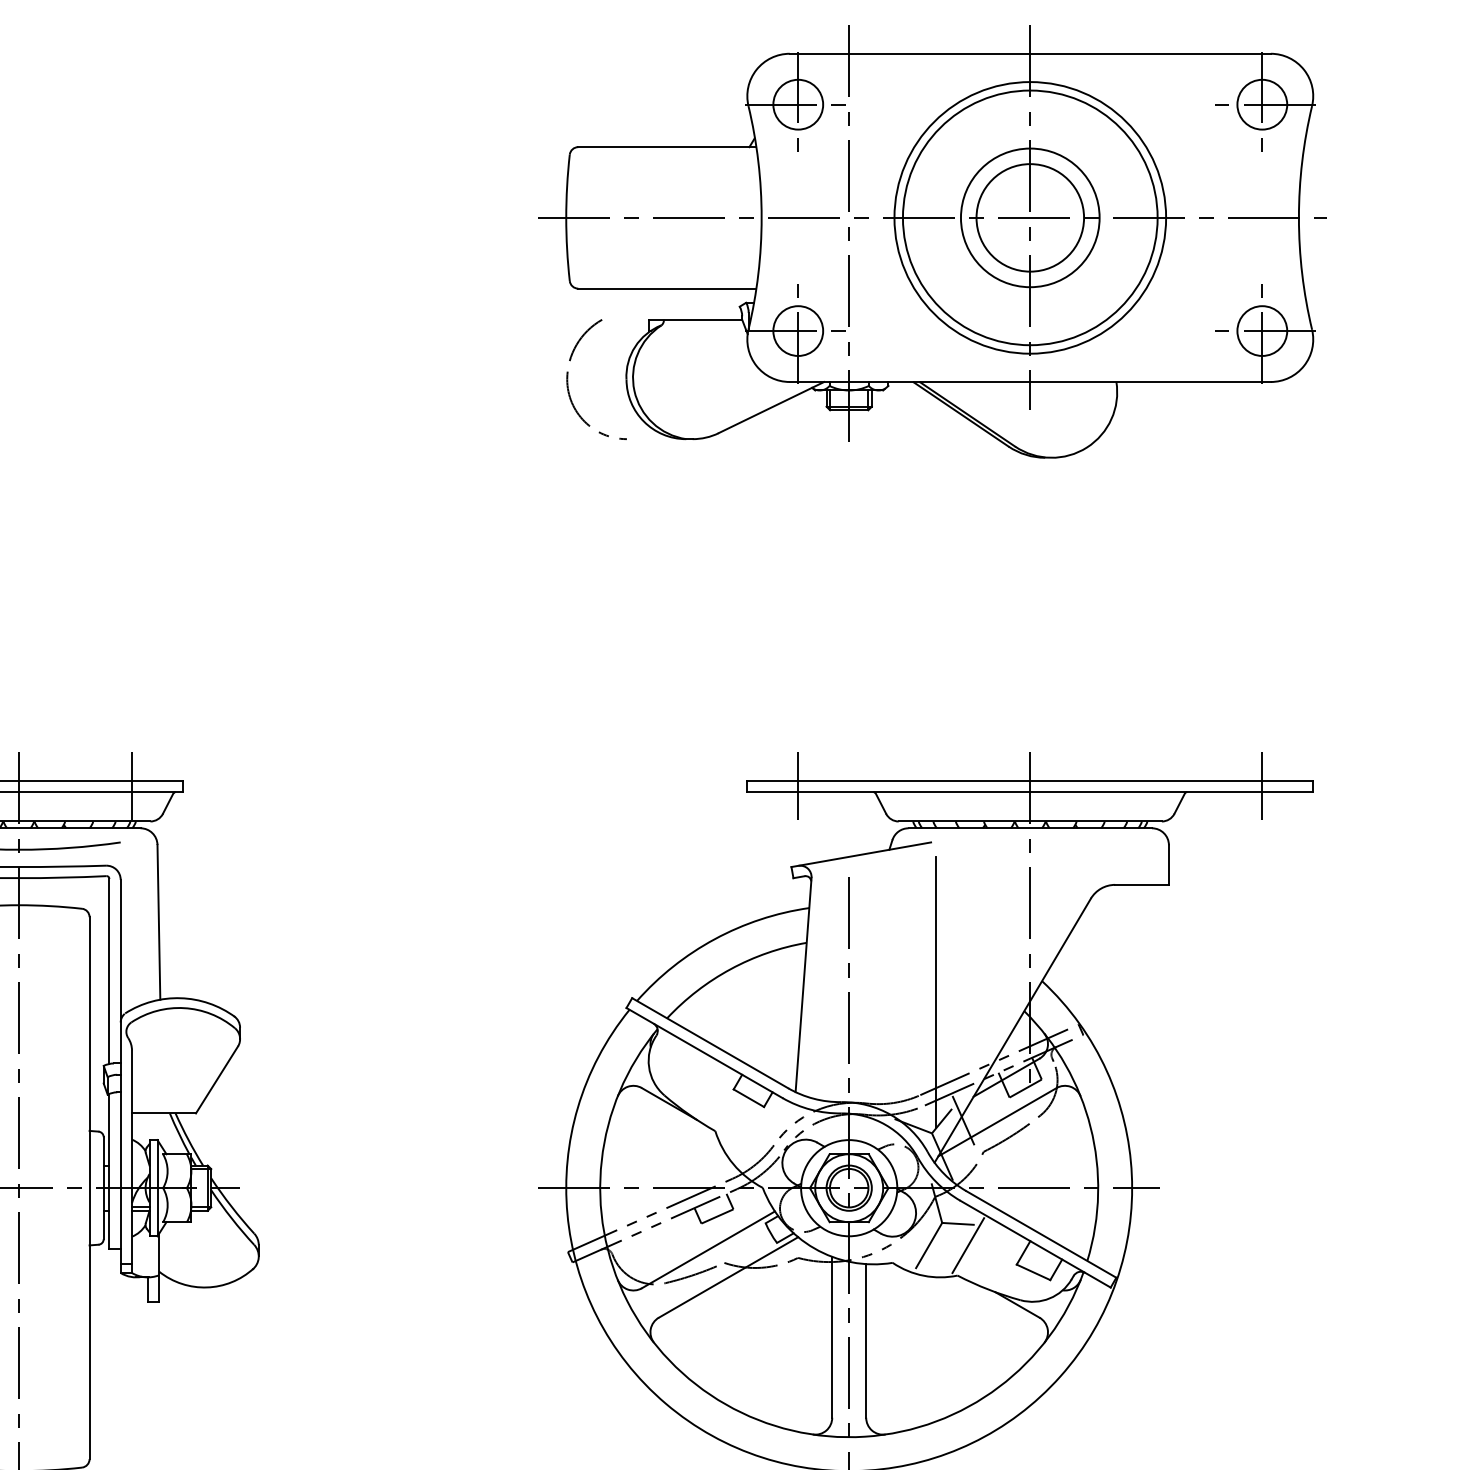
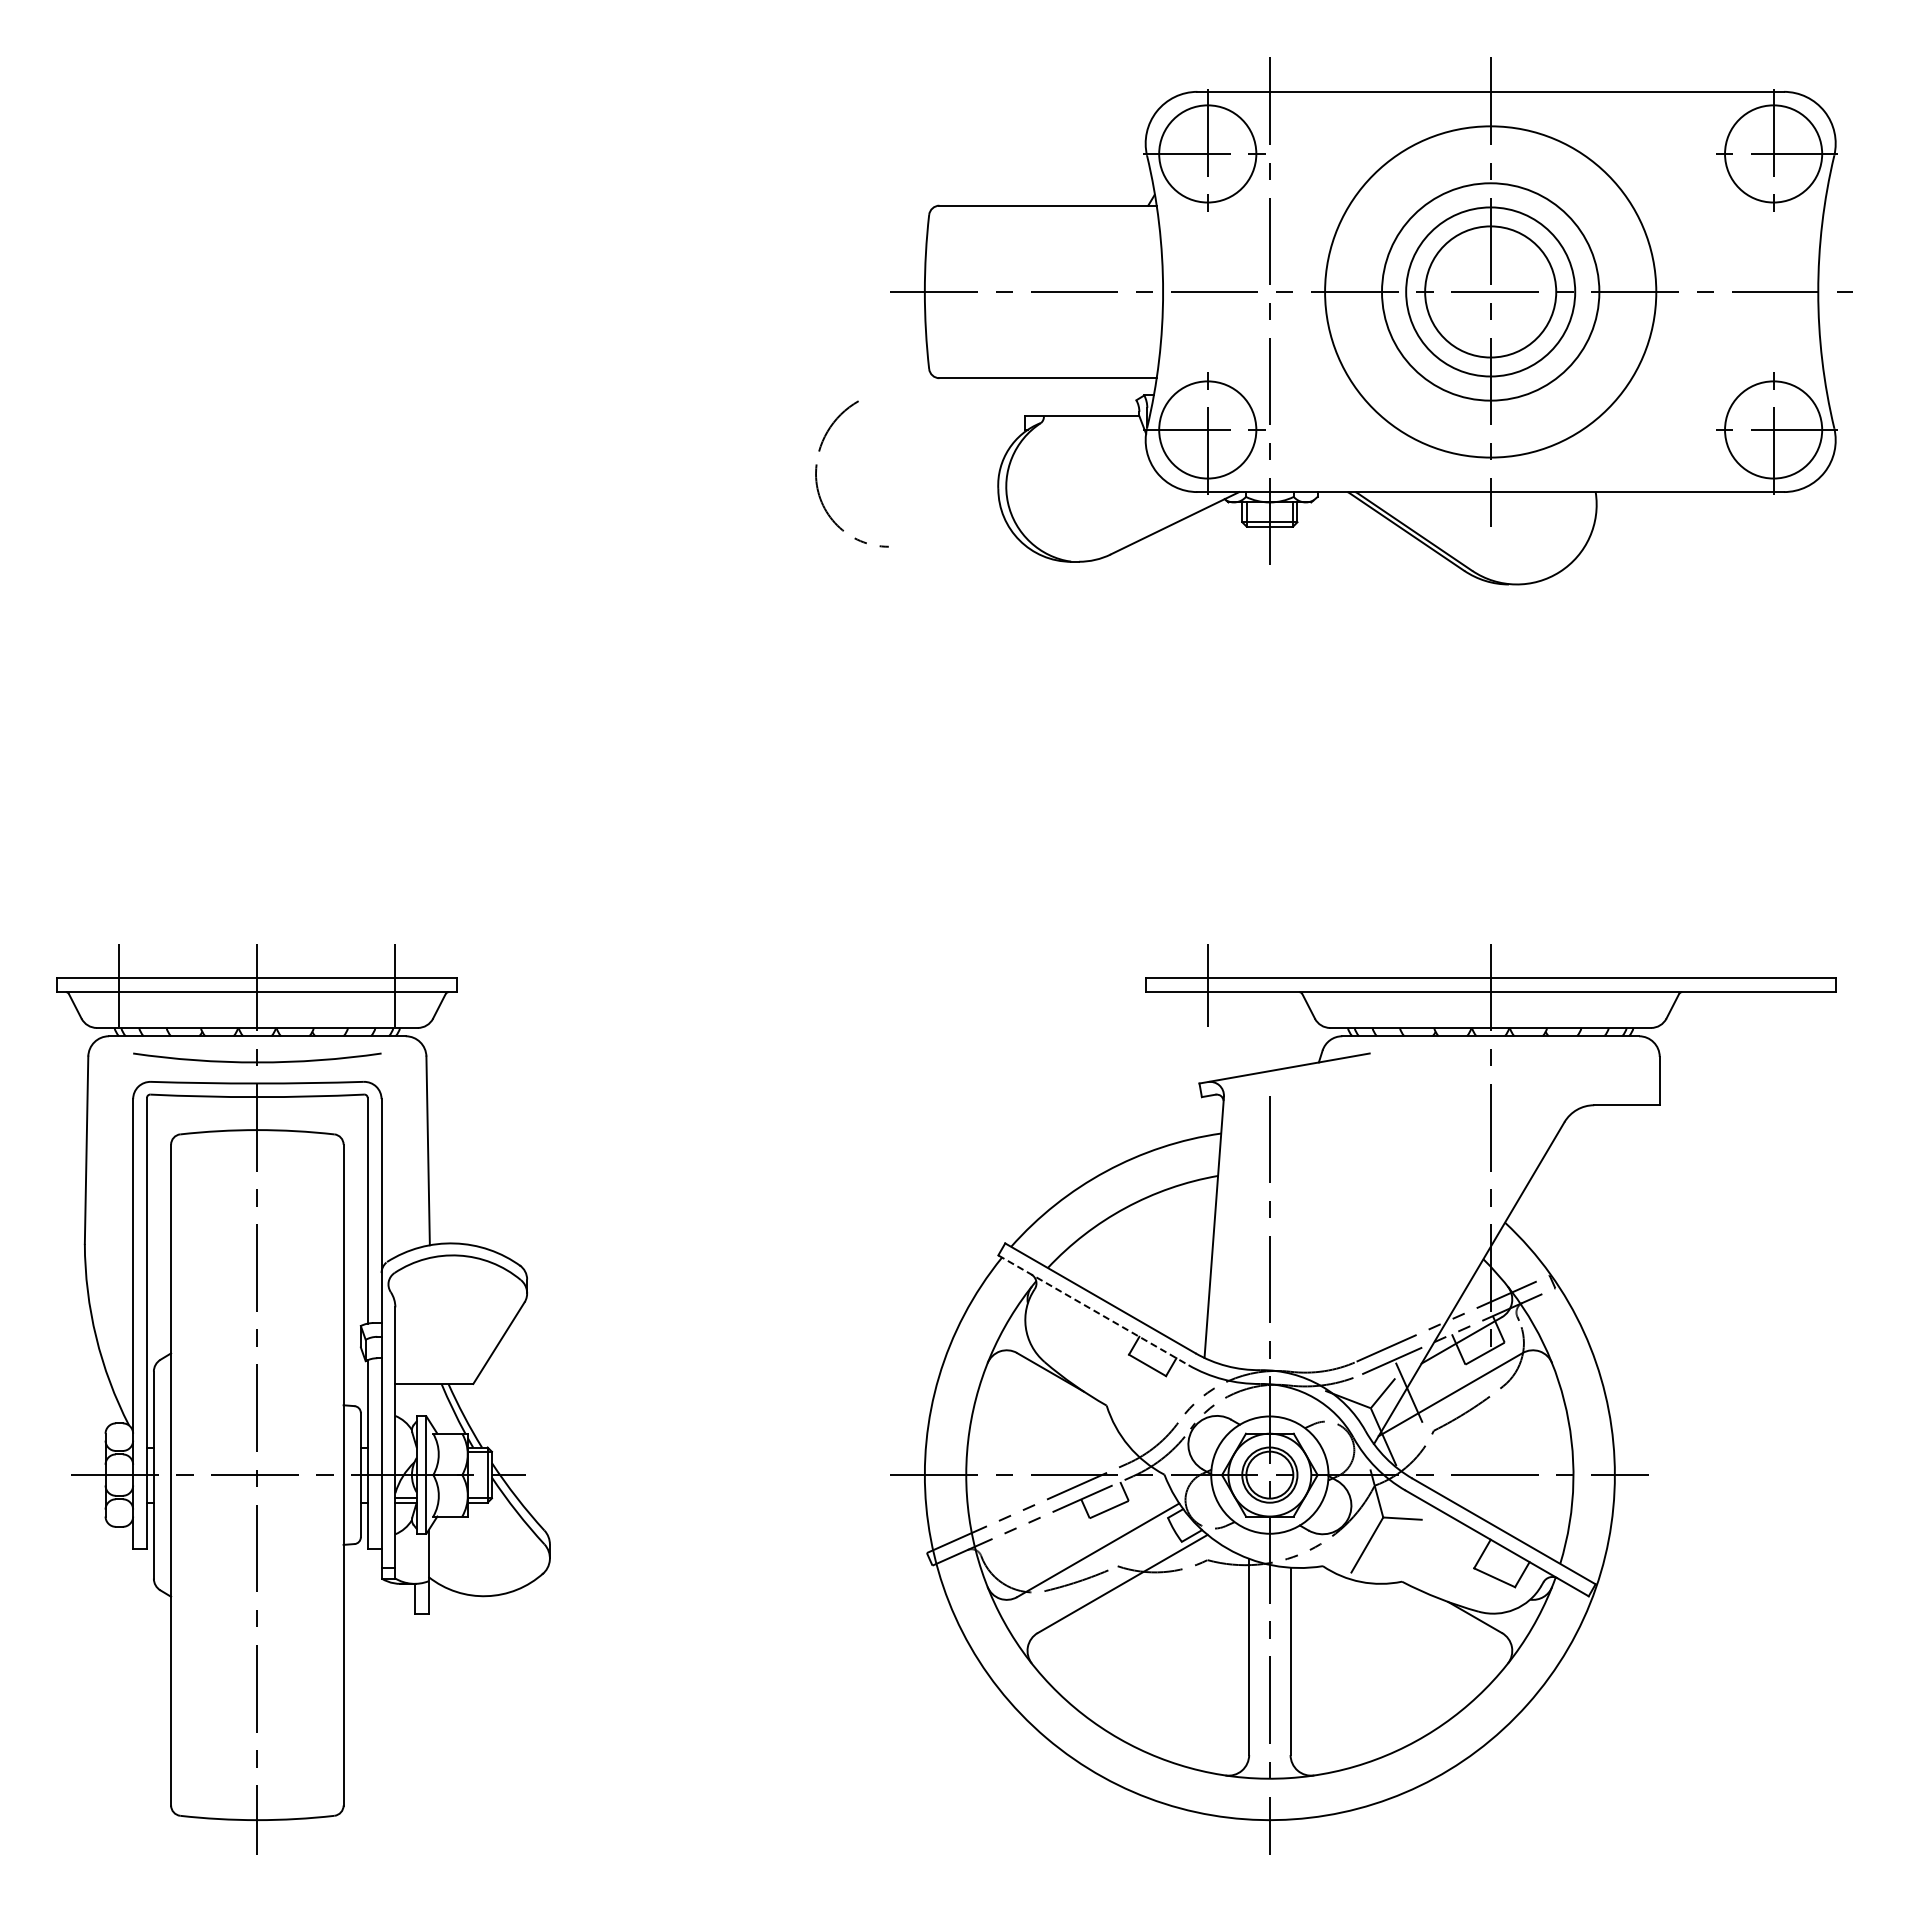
circle: (798, 104) -> (1207, 153), size x1.6
circle: (1262, 104) -> (1773, 153), size x1.6
circle: (1030, 217) -> (1490, 291), size x0.7
circle: (798, 330) -> (1207, 429), size x1.6
circle: (1262, 330) -> (1773, 429), size x1.6
part: (568, 375) -> (817, 469), moved
line: (1262, 785) -> (1773, 984), removed
line: (936, 992) -> (1376, 1236), removed
line: (704, 1053) -> (1093, 1310), solid -> dashed
line: (967, 1245) -> (1414, 1544), removed

